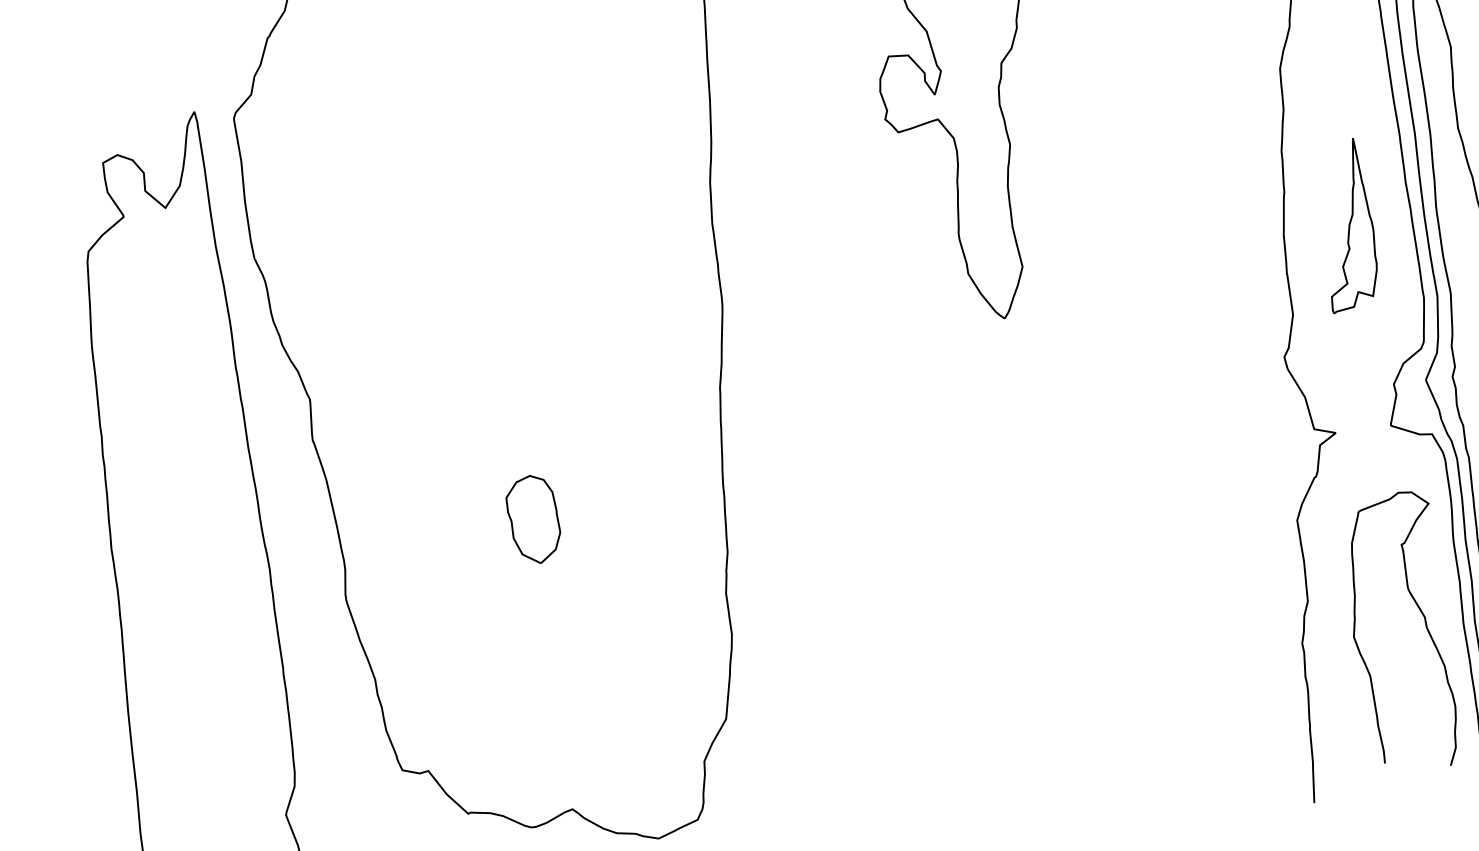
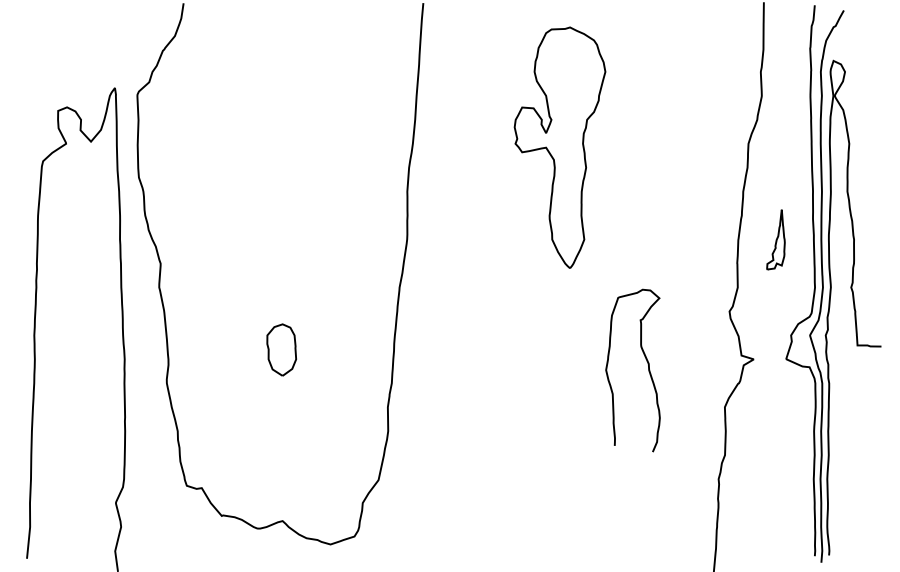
part: (1346, 225) -> (775, 239), size x0.6
curve: (1425, 628) -> (648, 370), moved

